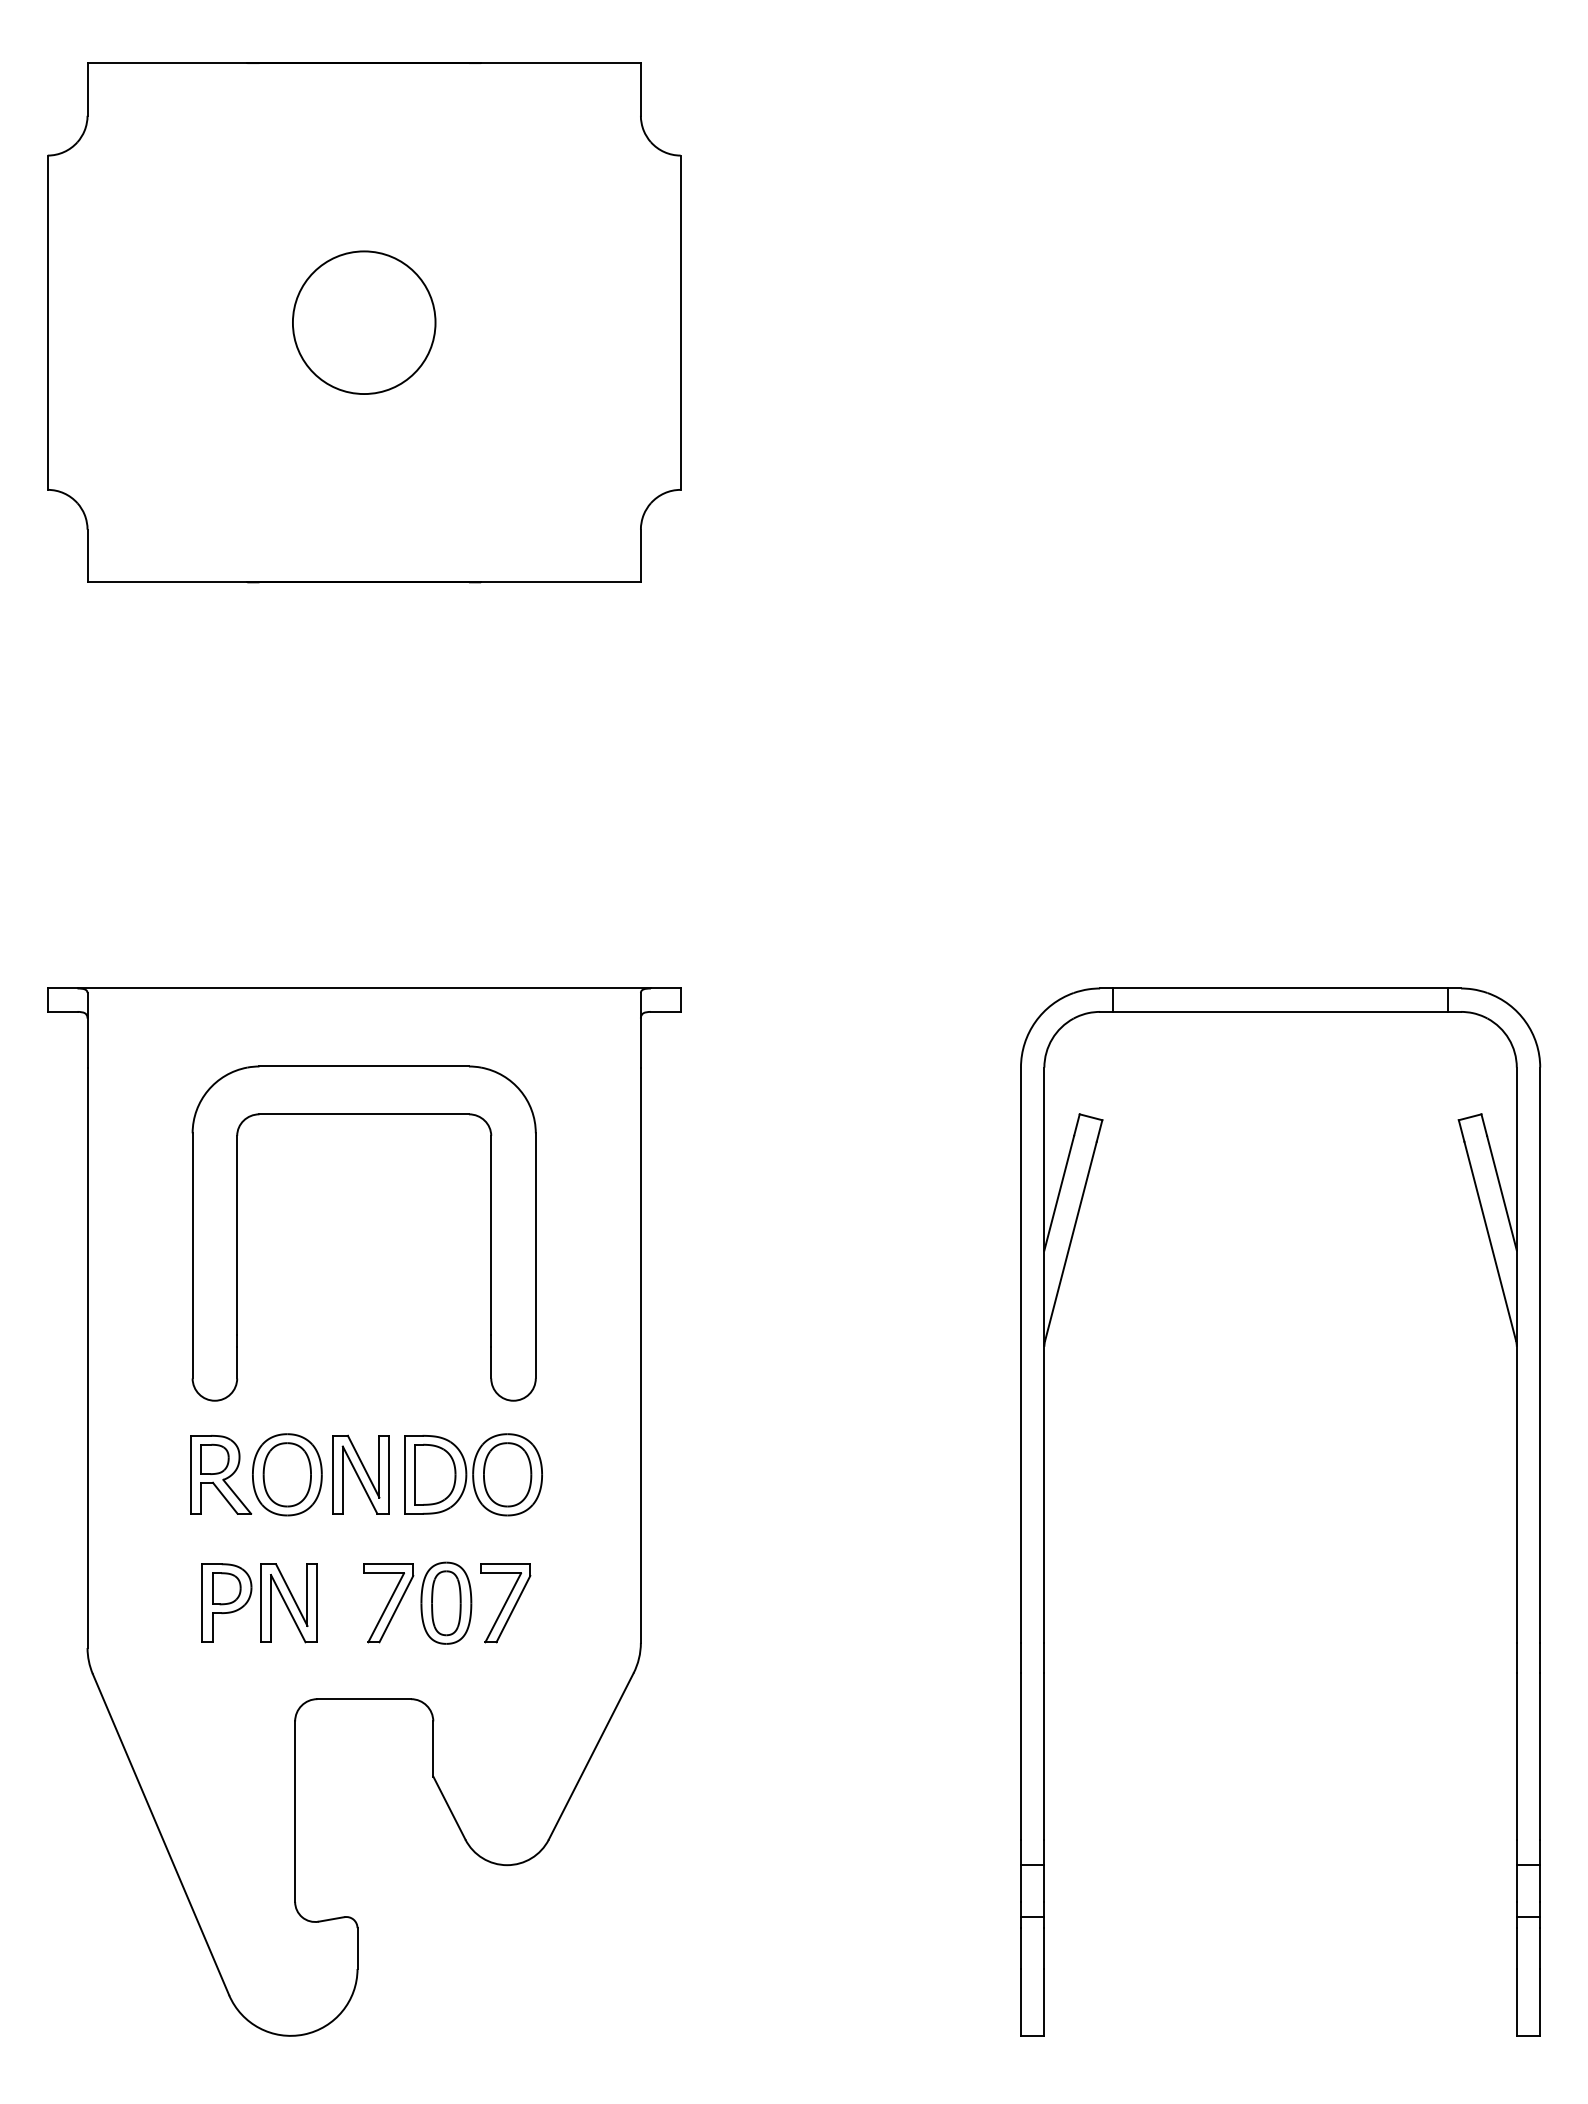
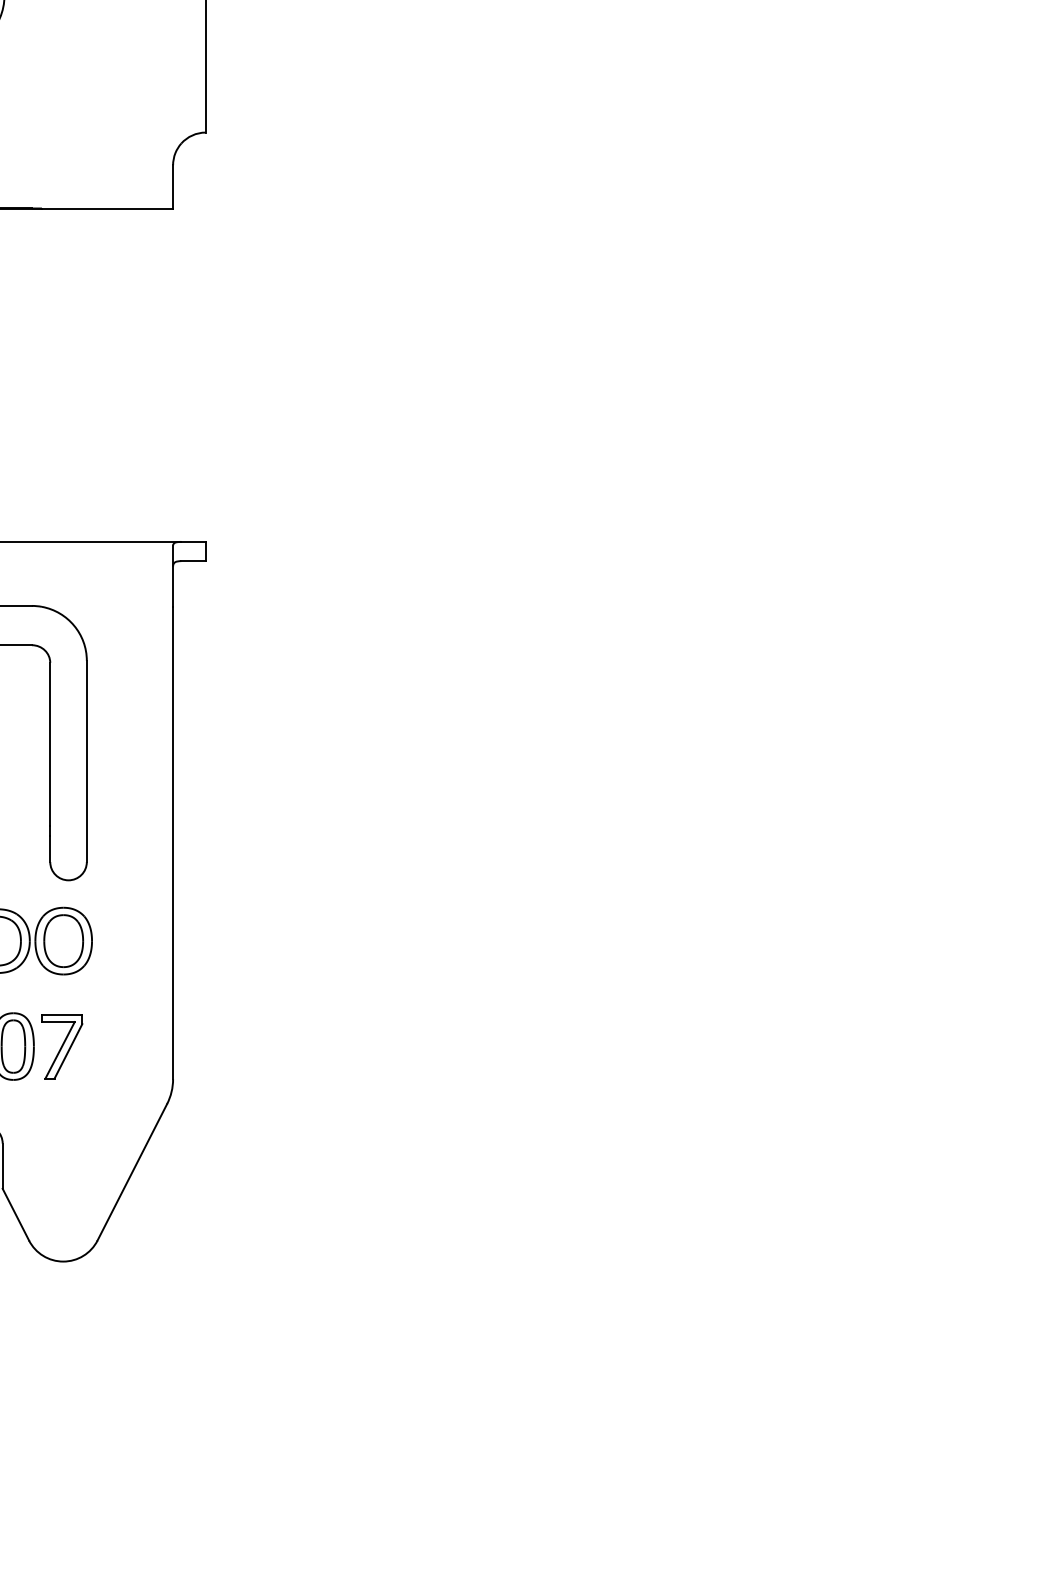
part: (1044, 1511) -> (504, 971), removed

